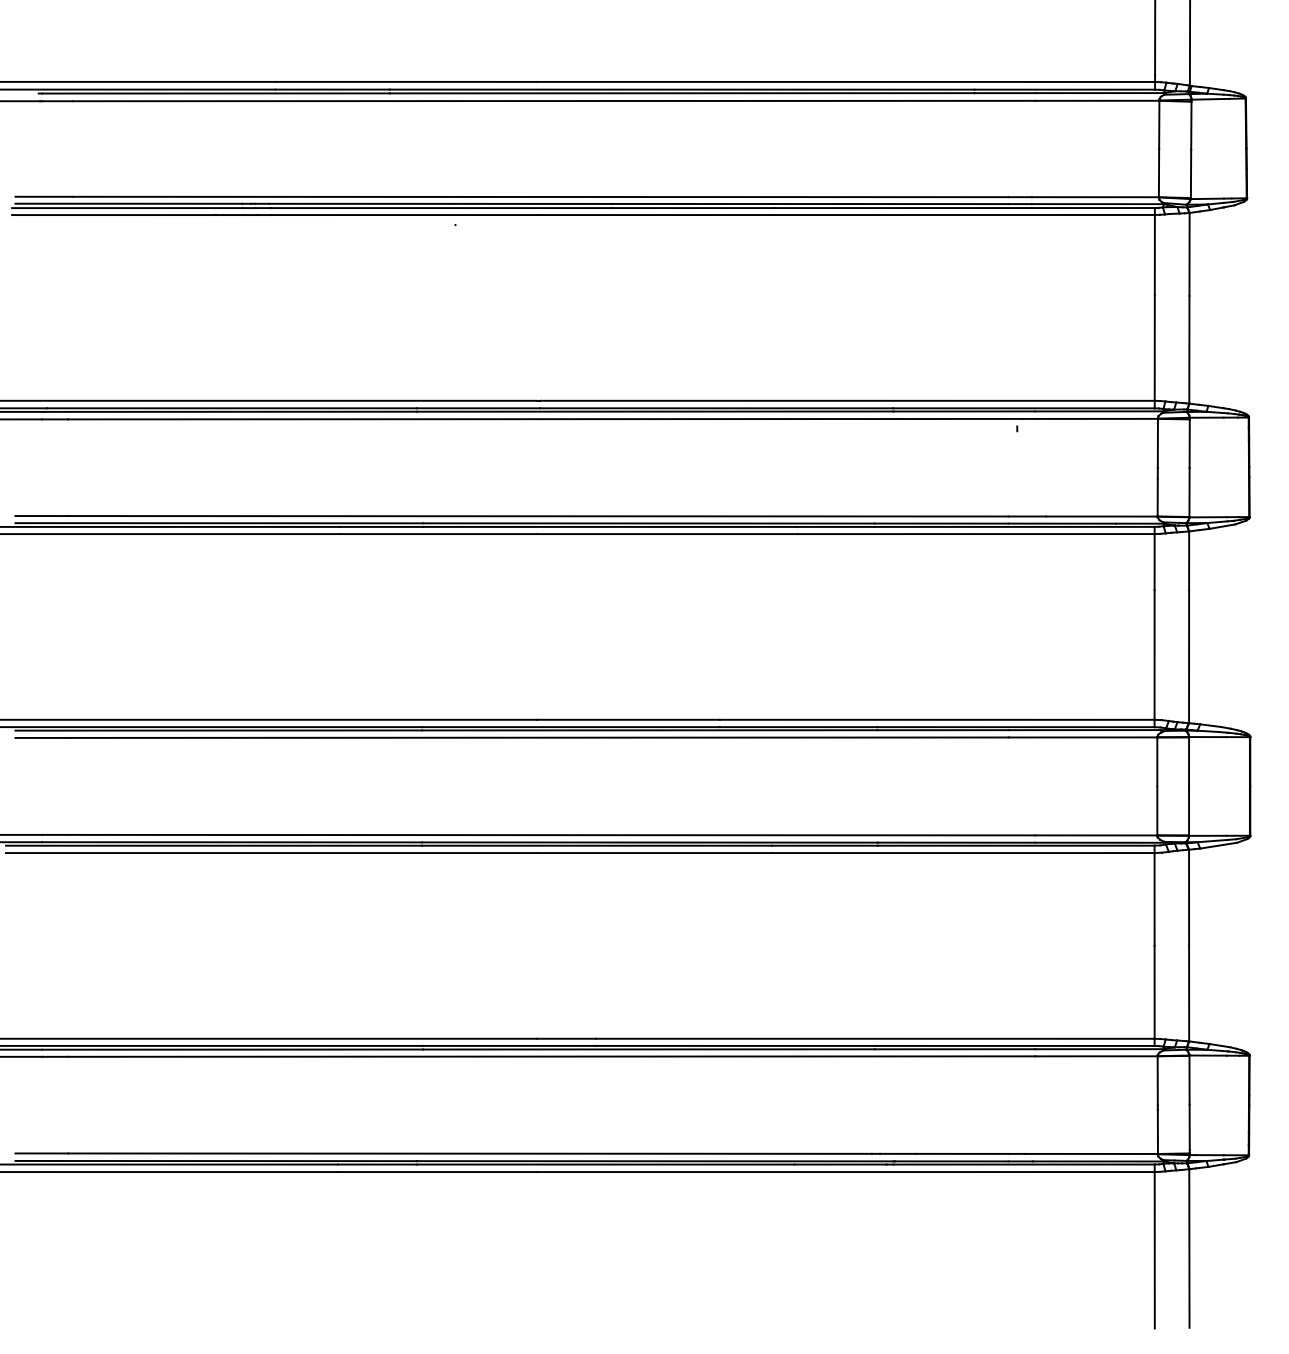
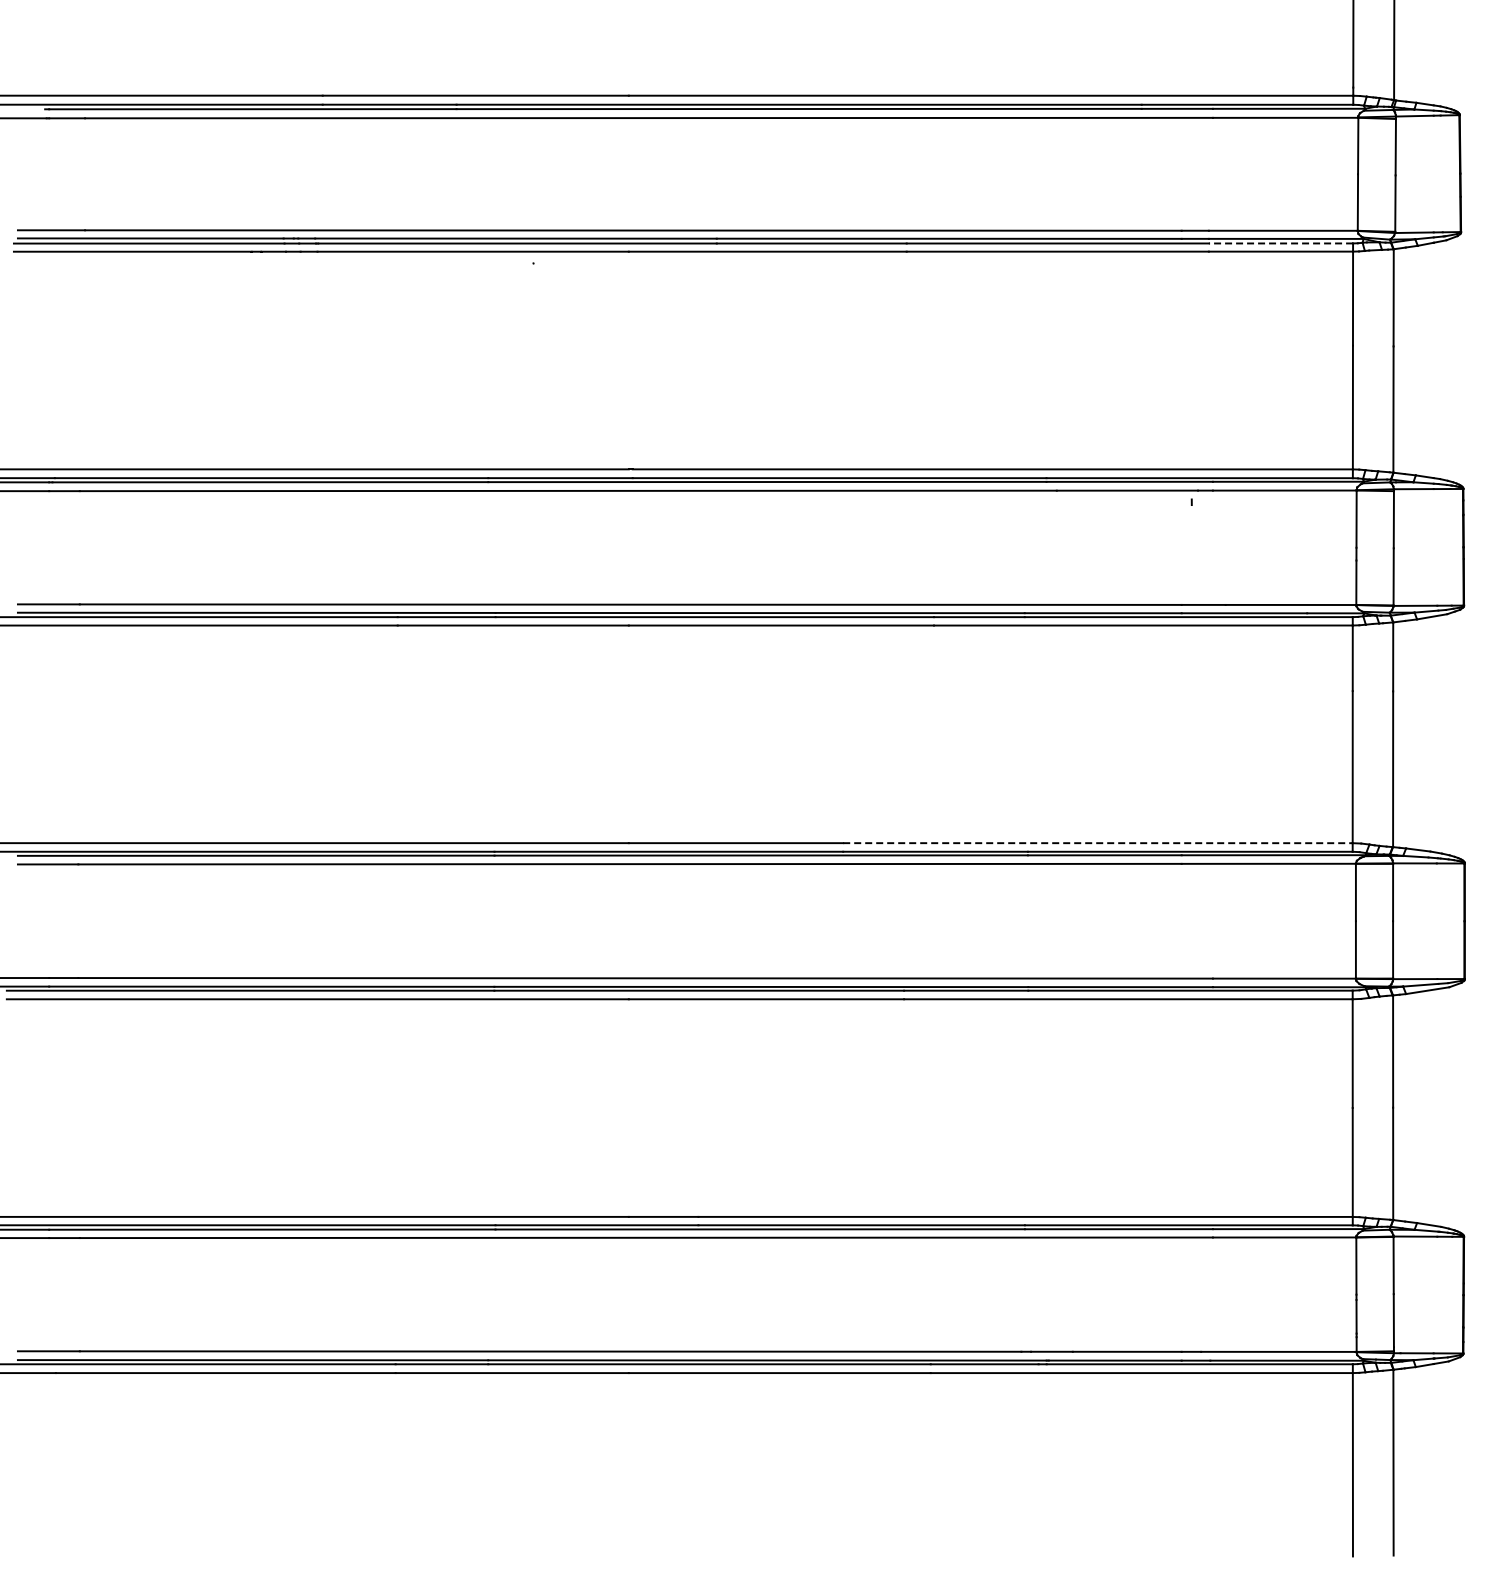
line: (1092, 208) -> (1280, 243), solid -> dashed
line: (936, 720) -> (1097, 843), solid -> dashed

